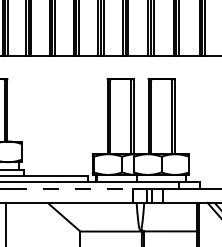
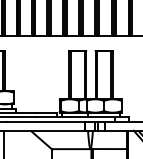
line: (73, 188) -> (47, 121), dashed -> solid

